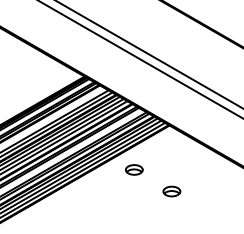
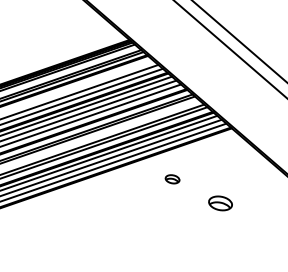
part: (134, 169) -> (172, 178), size x0.6
part: (171, 191) -> (220, 203), moved

